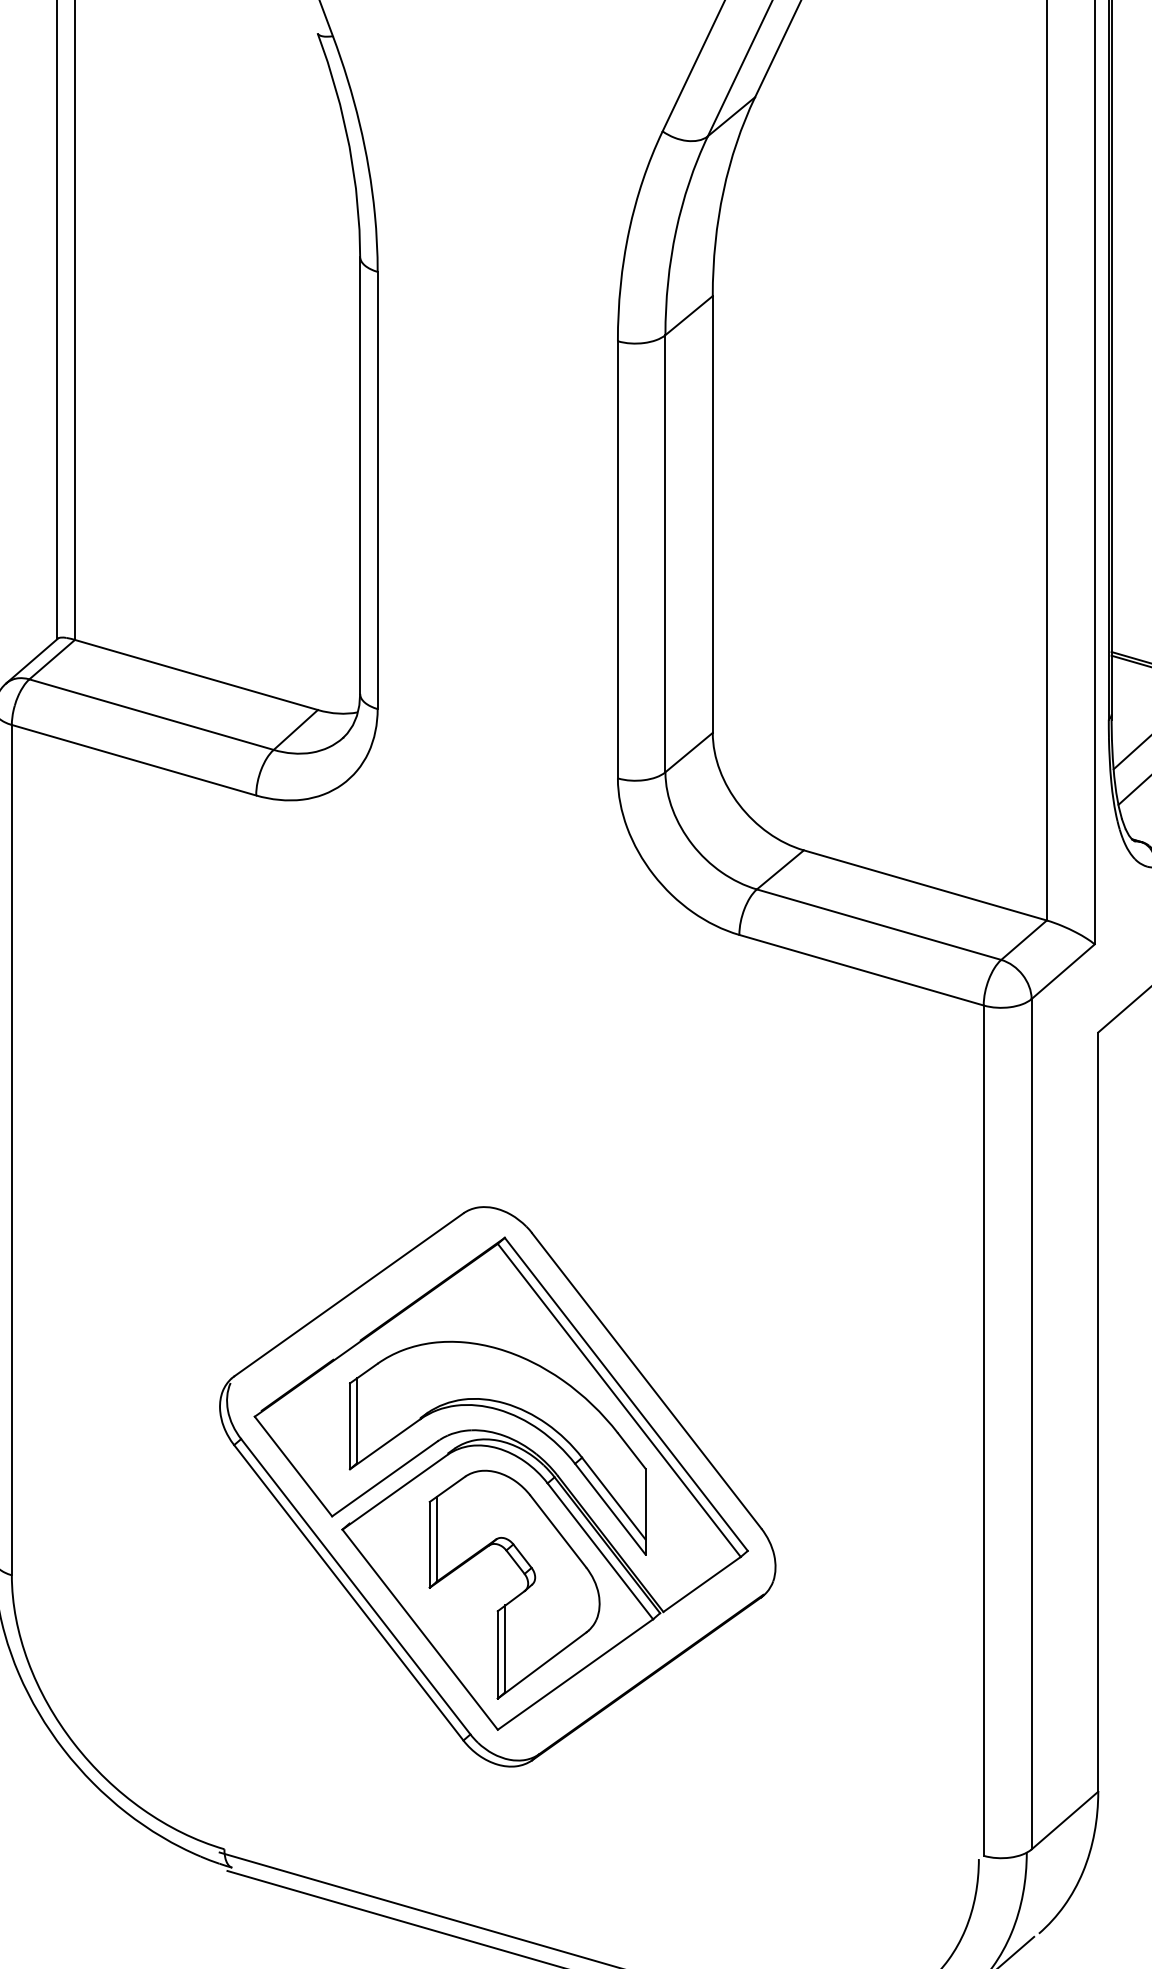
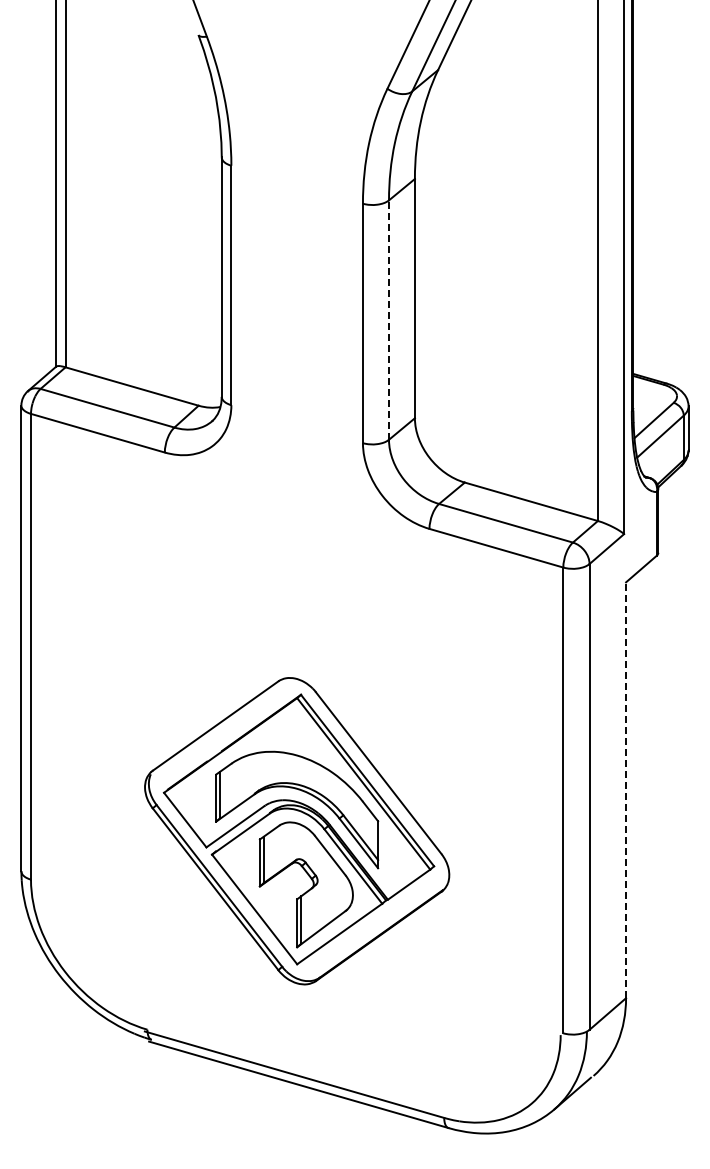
line: (666, 554) -> (389, 320), solid -> dashed
line: (1099, 1412) -> (626, 790), solid -> dashed

